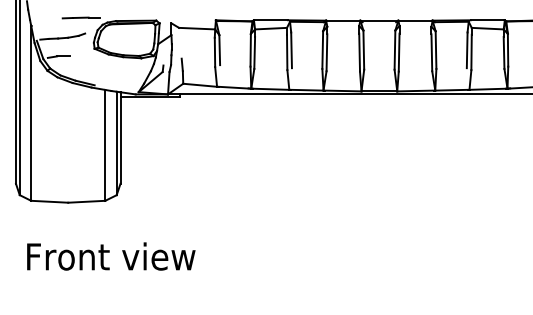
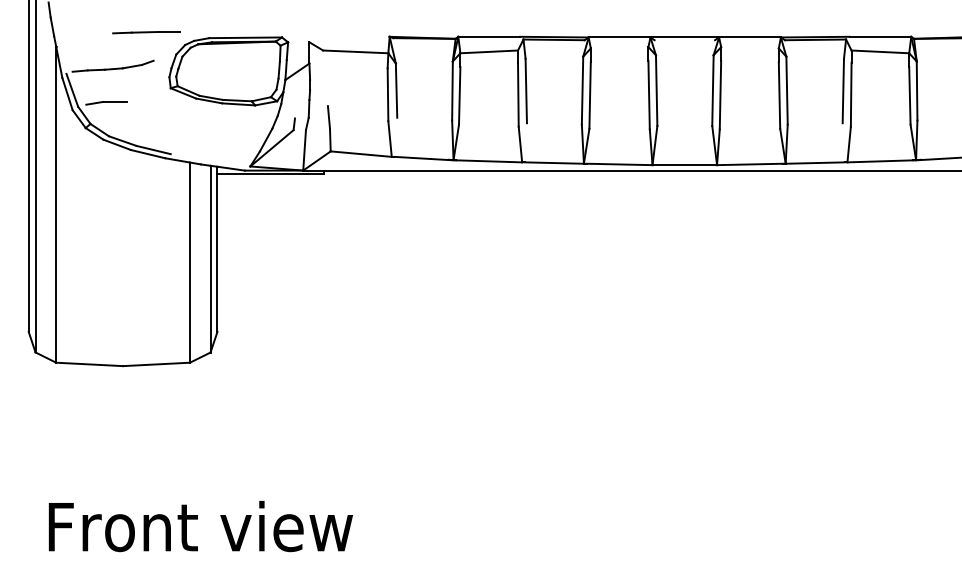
text: (111, 256) -> (201, 526), moved

